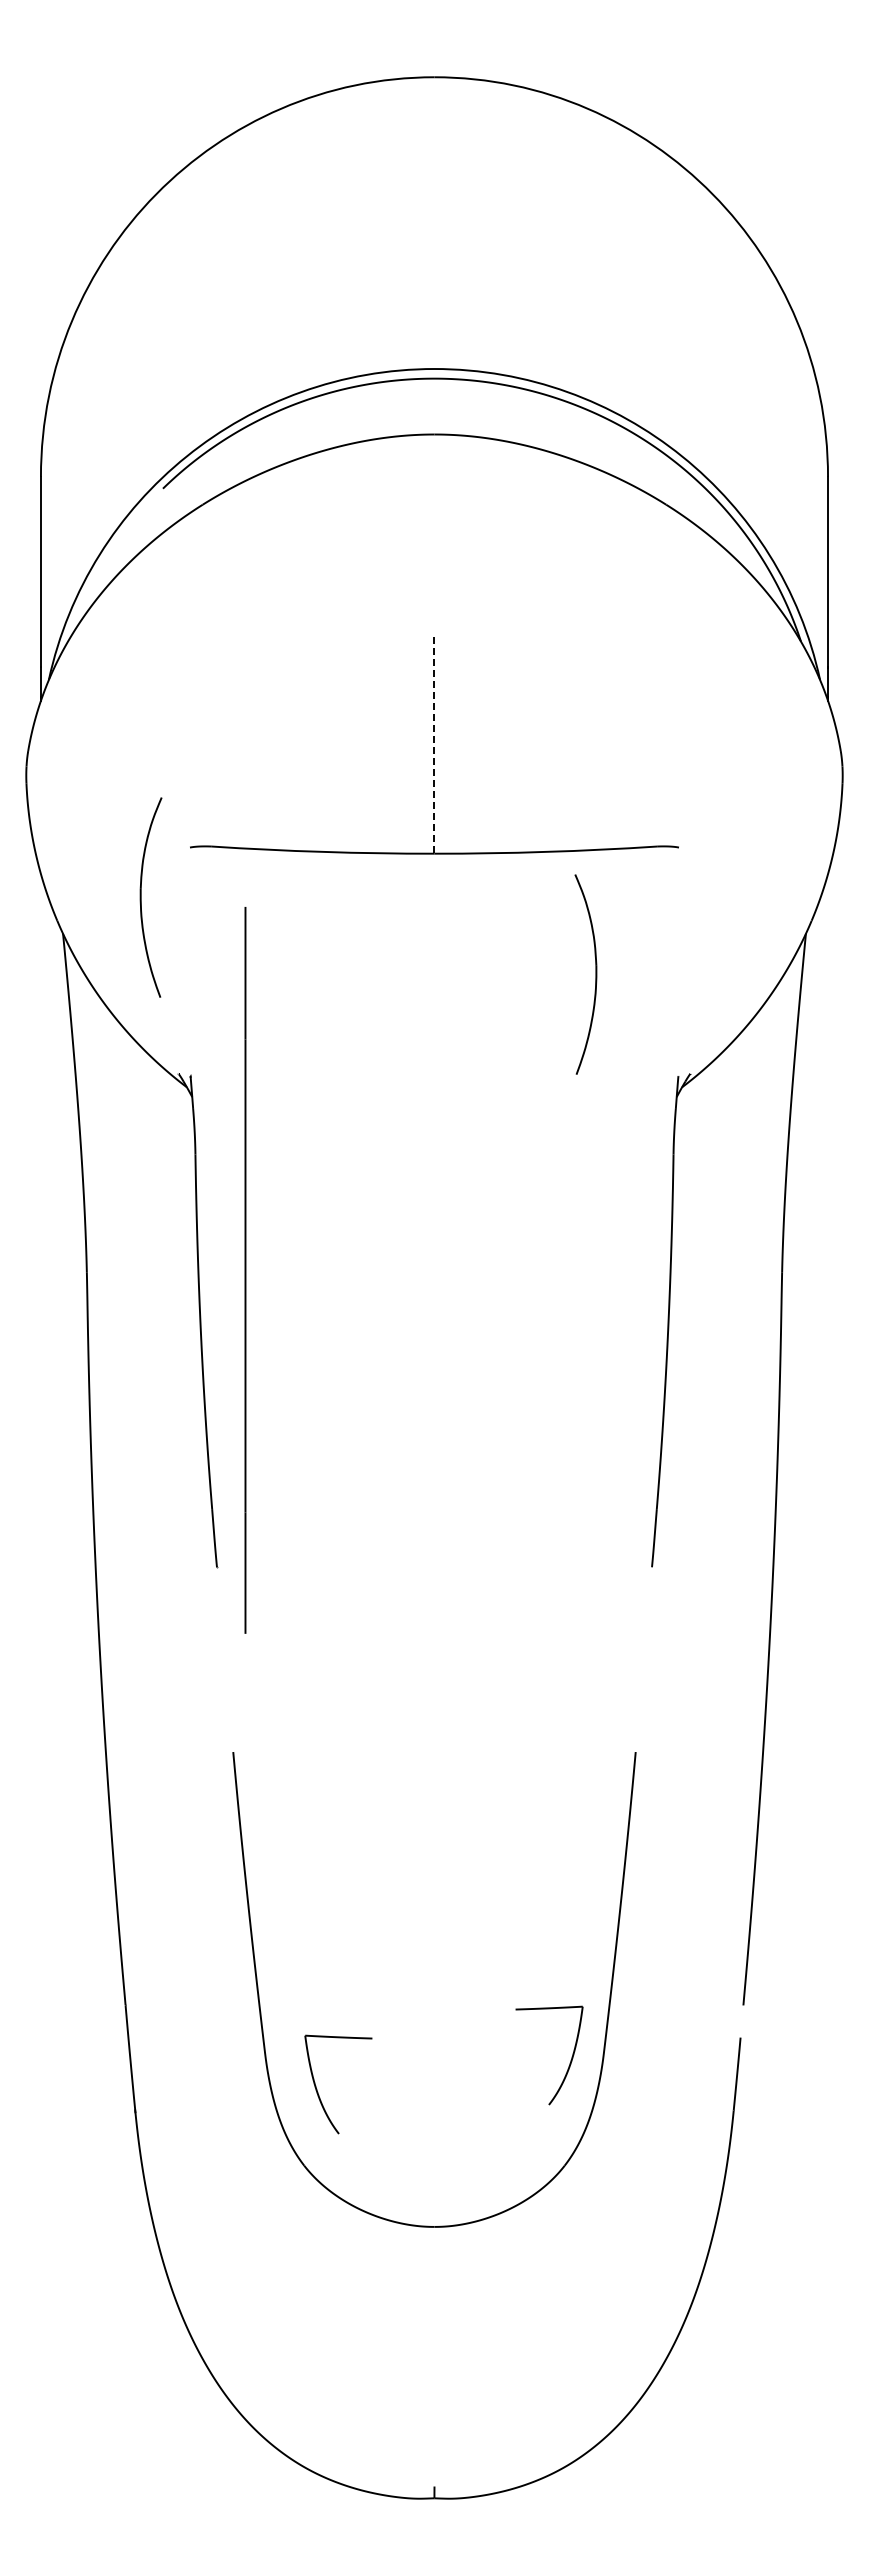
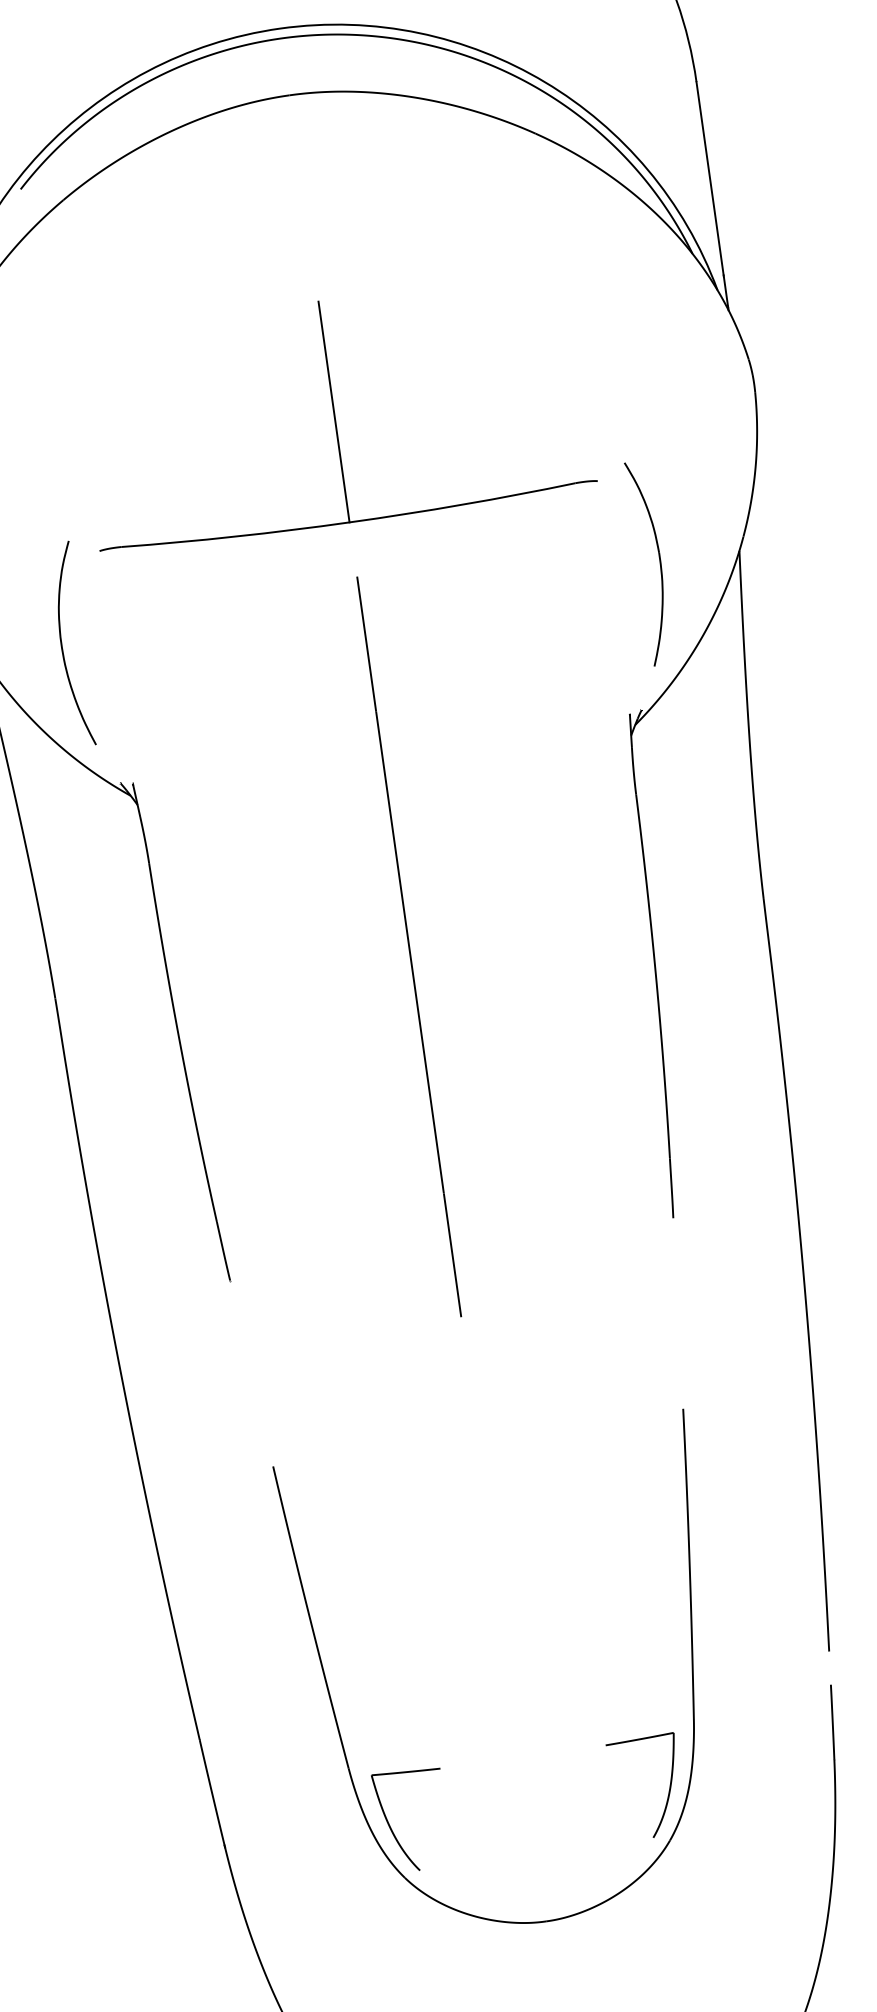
line: (434, 745) -> (334, 412), dashed -> solid
part: (141, 897) -> (62, 645), moved
part: (595, 974) -> (659, 561), moved
line: (245, 1270) -> (409, 947), moved
part: (569, 2063) -> (668, 1792), moved
part: (318, 2092) -> (393, 1831), moved

